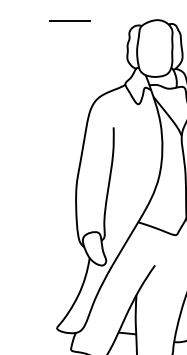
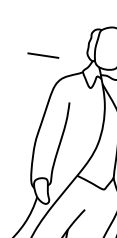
line: (69, 20) -> (43, 55), moved

